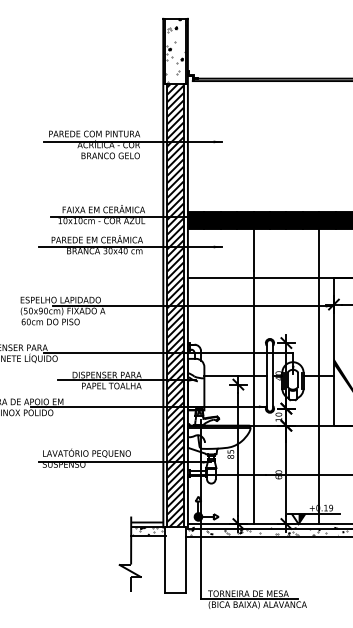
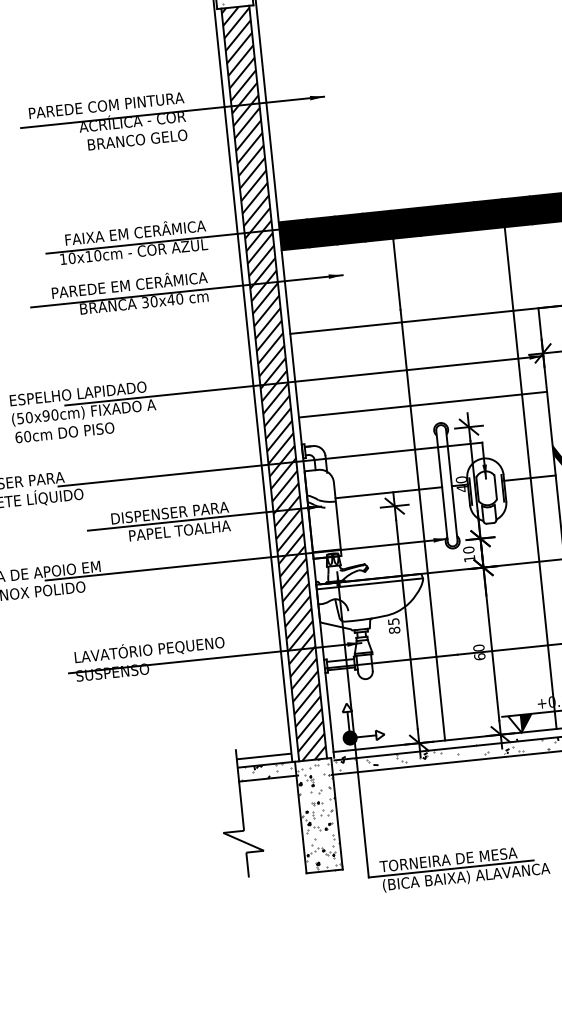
line: (260, 327) -> (422, 405), added
hatch: (175, 559) -> (318, 814), added

